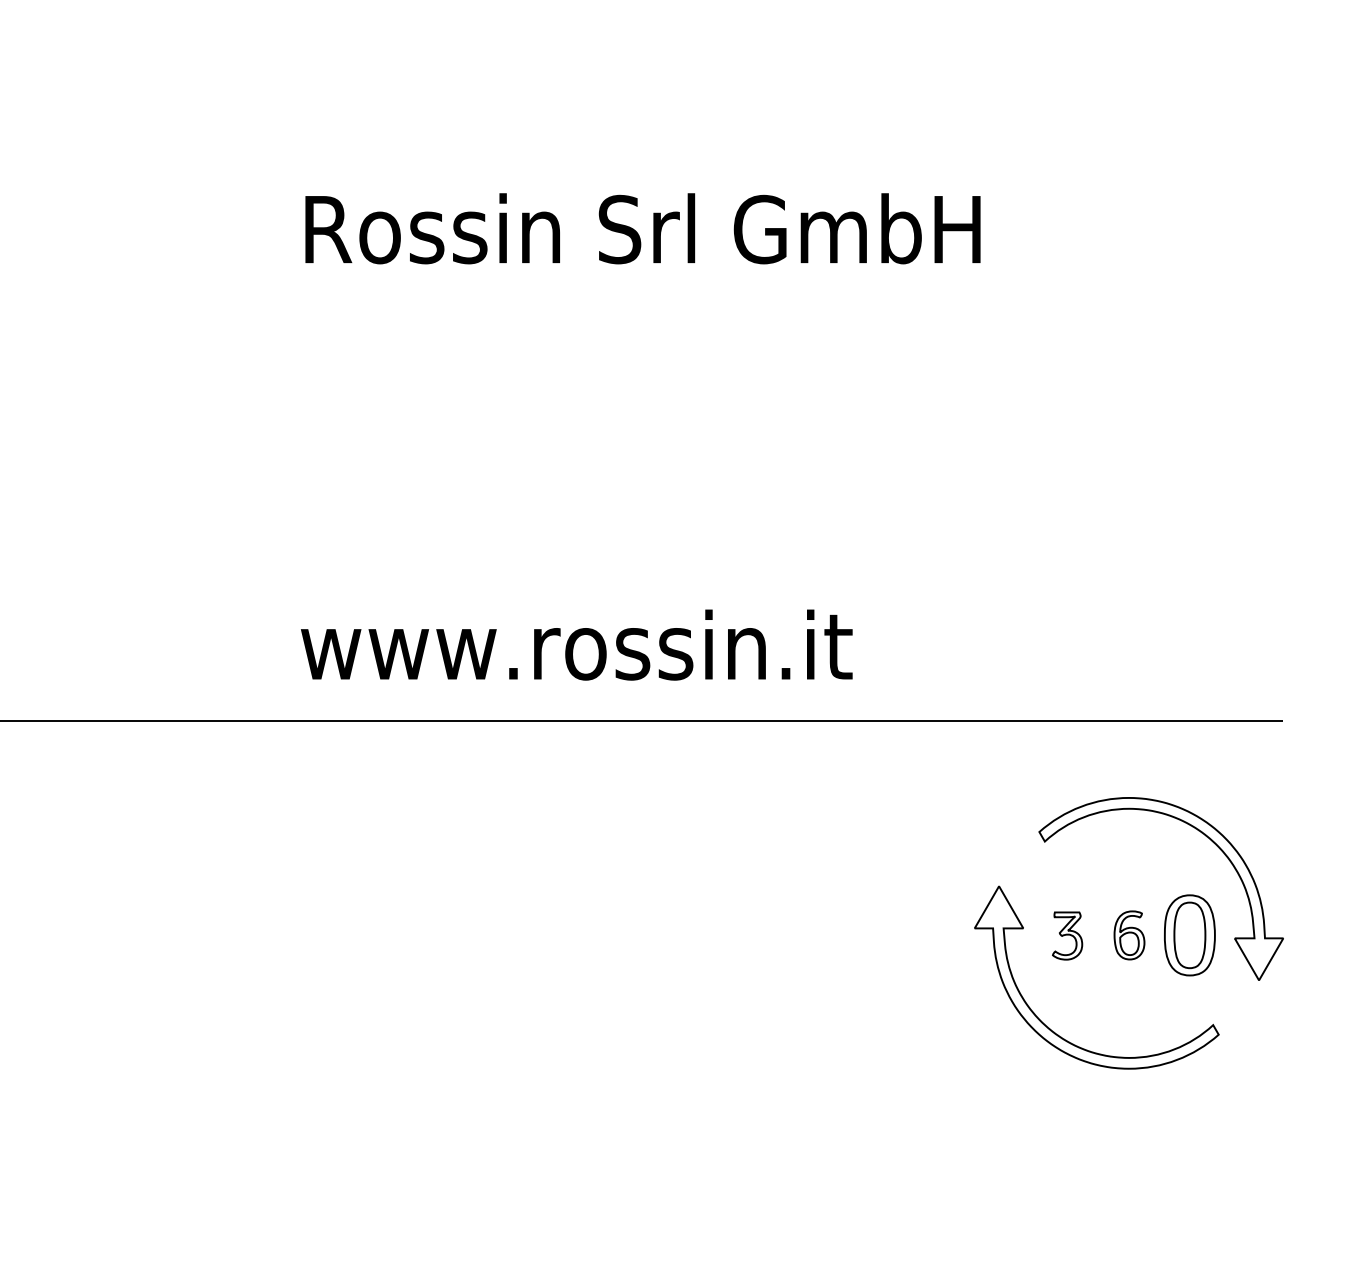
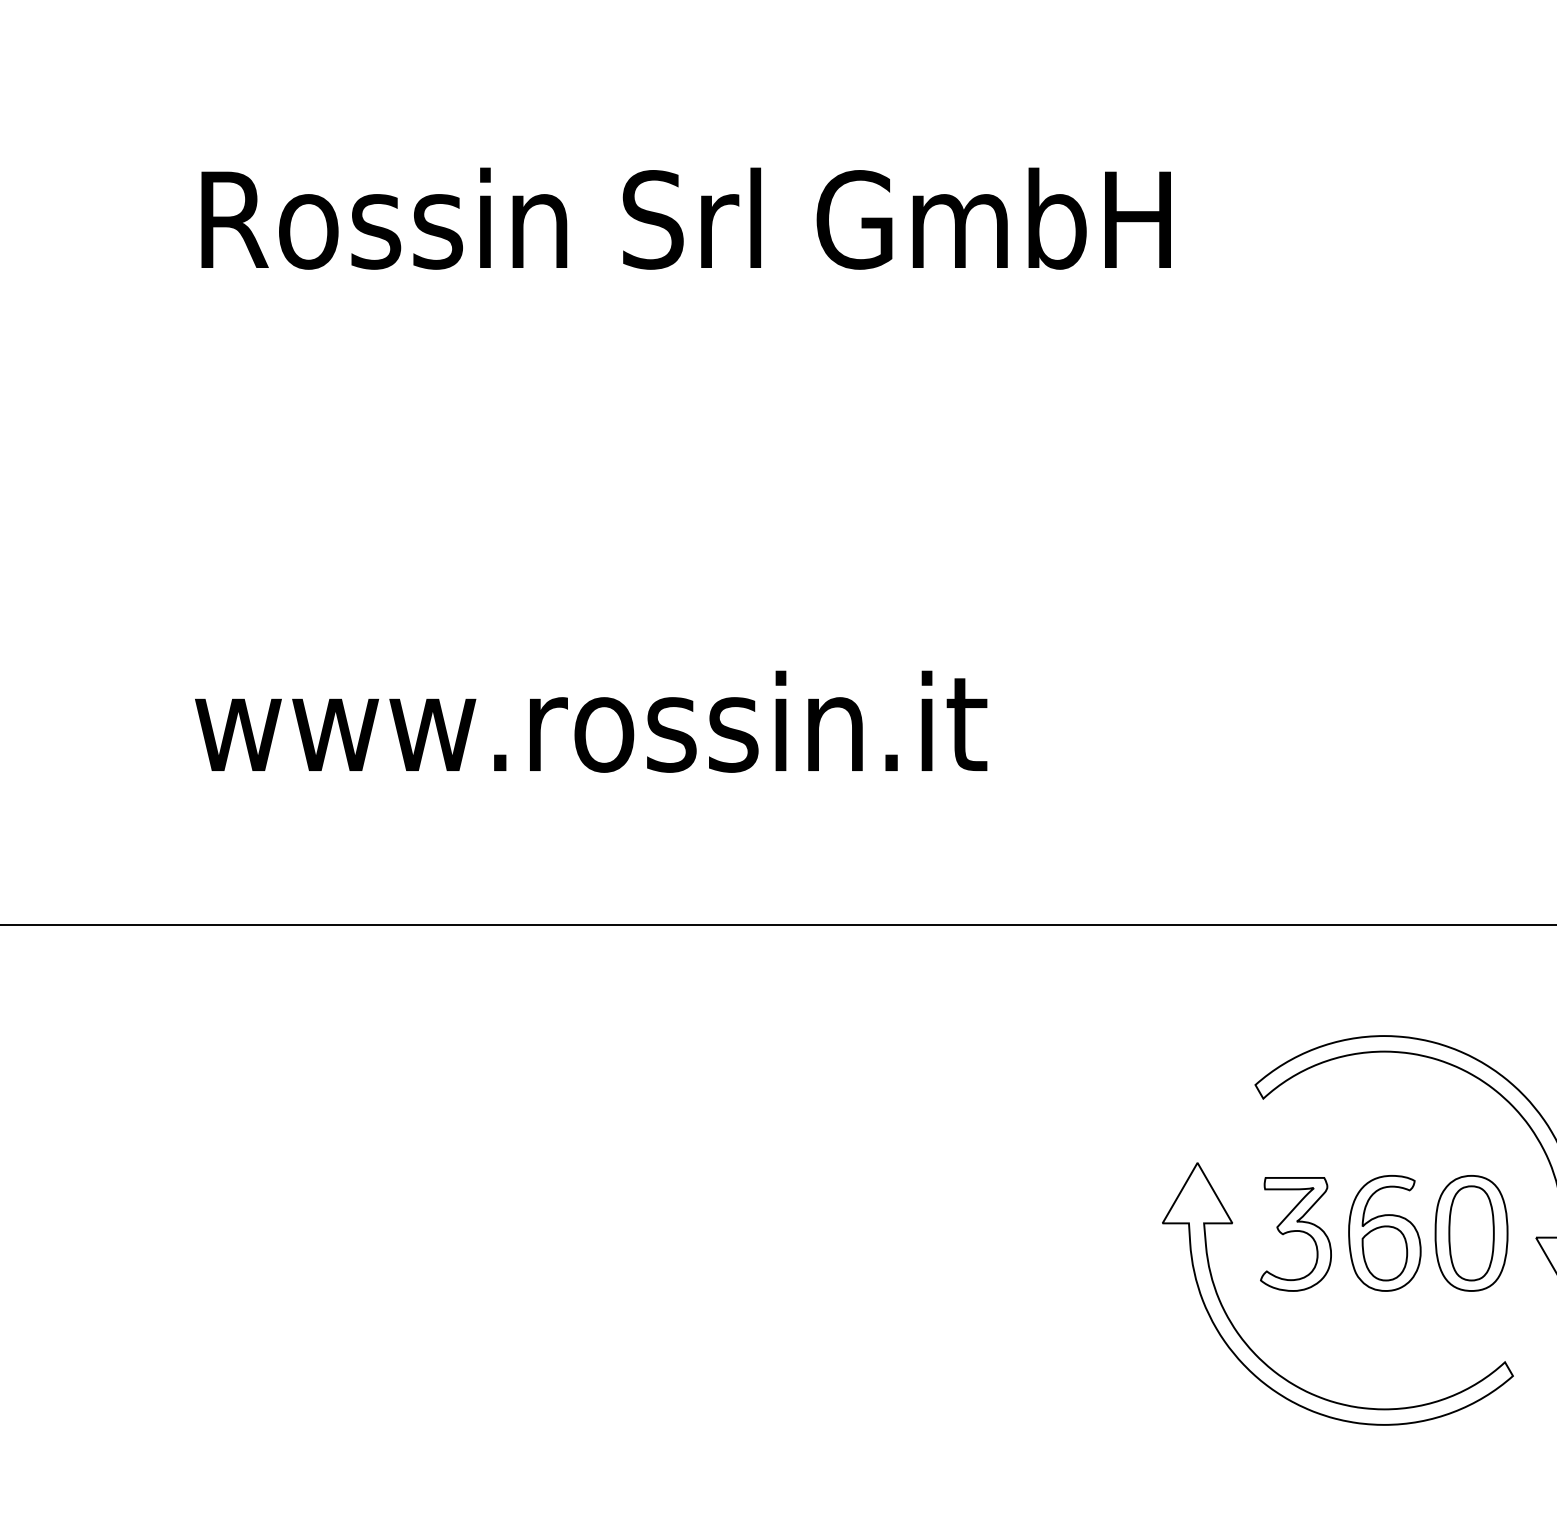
text: (576, 644) -> (590, 720), moved
part: (1067, 935) -> (1295, 1233), size x1.67
part: (1129, 935) -> (1384, 1233), size x1.67

